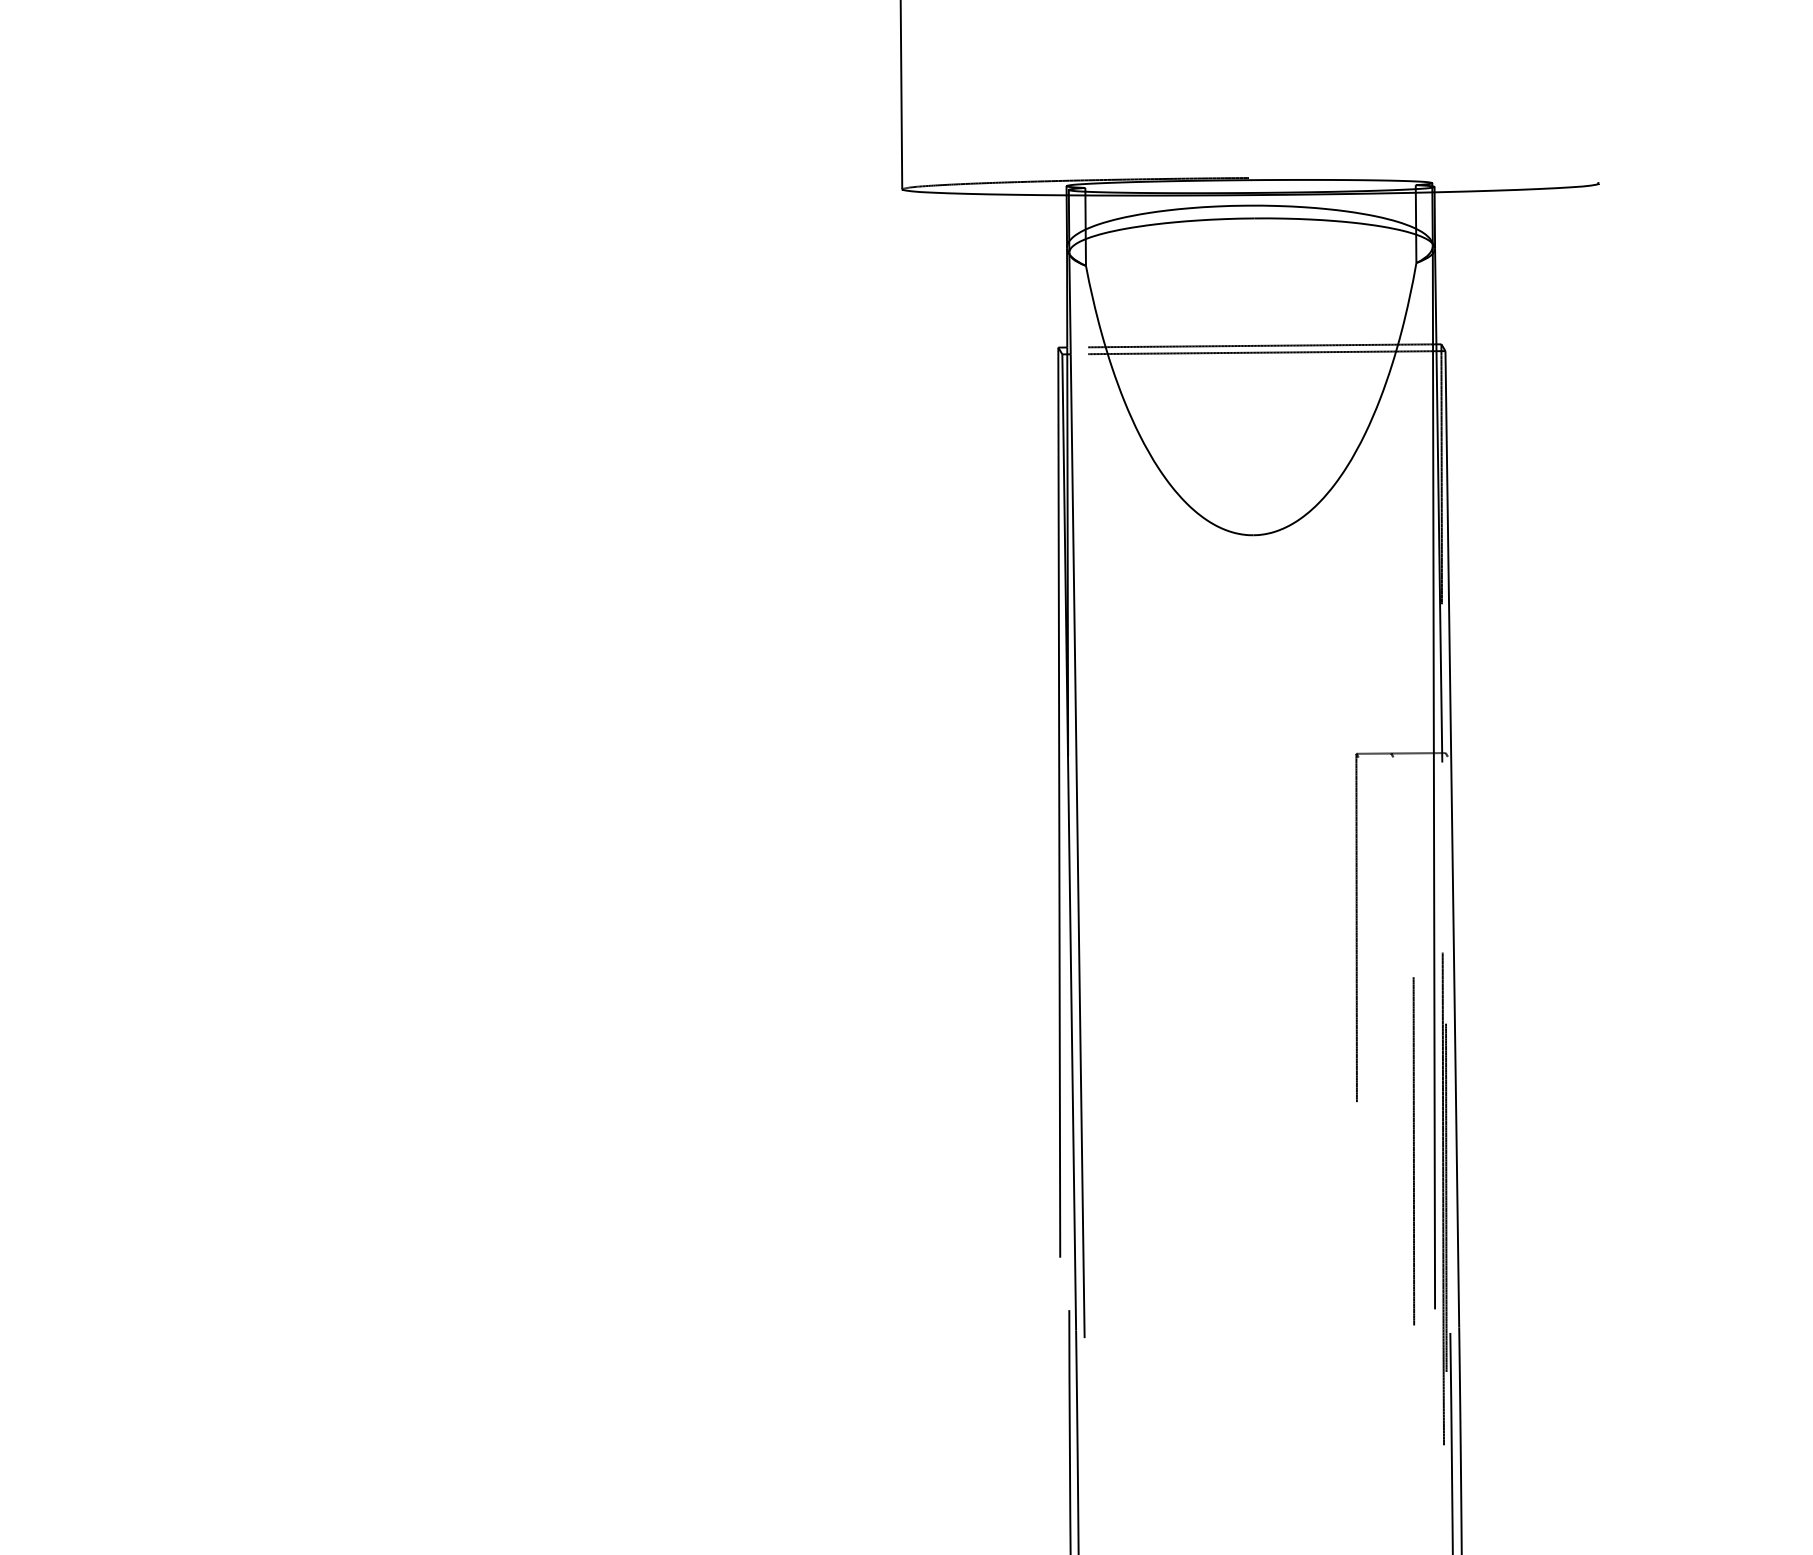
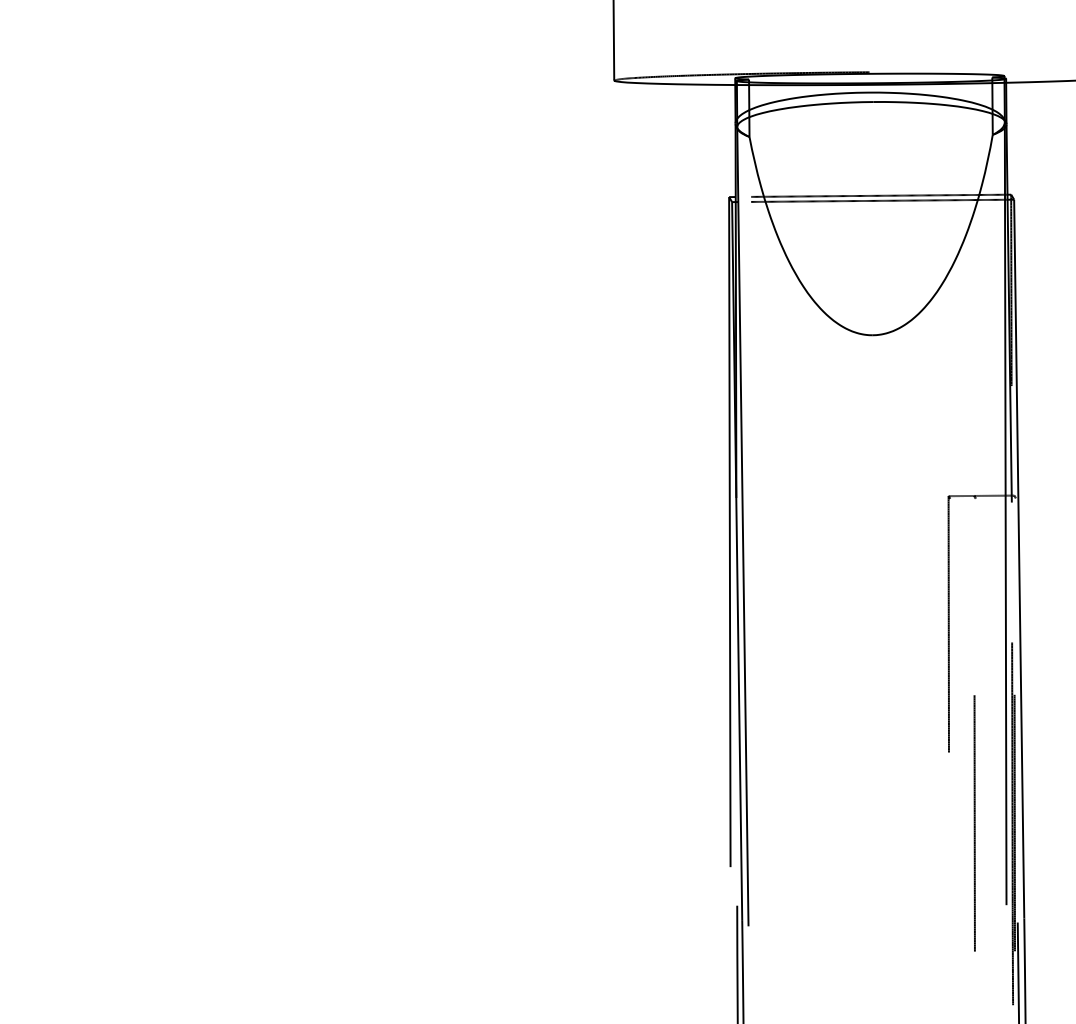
line: (1413, 1151) -> (974, 823), moved

